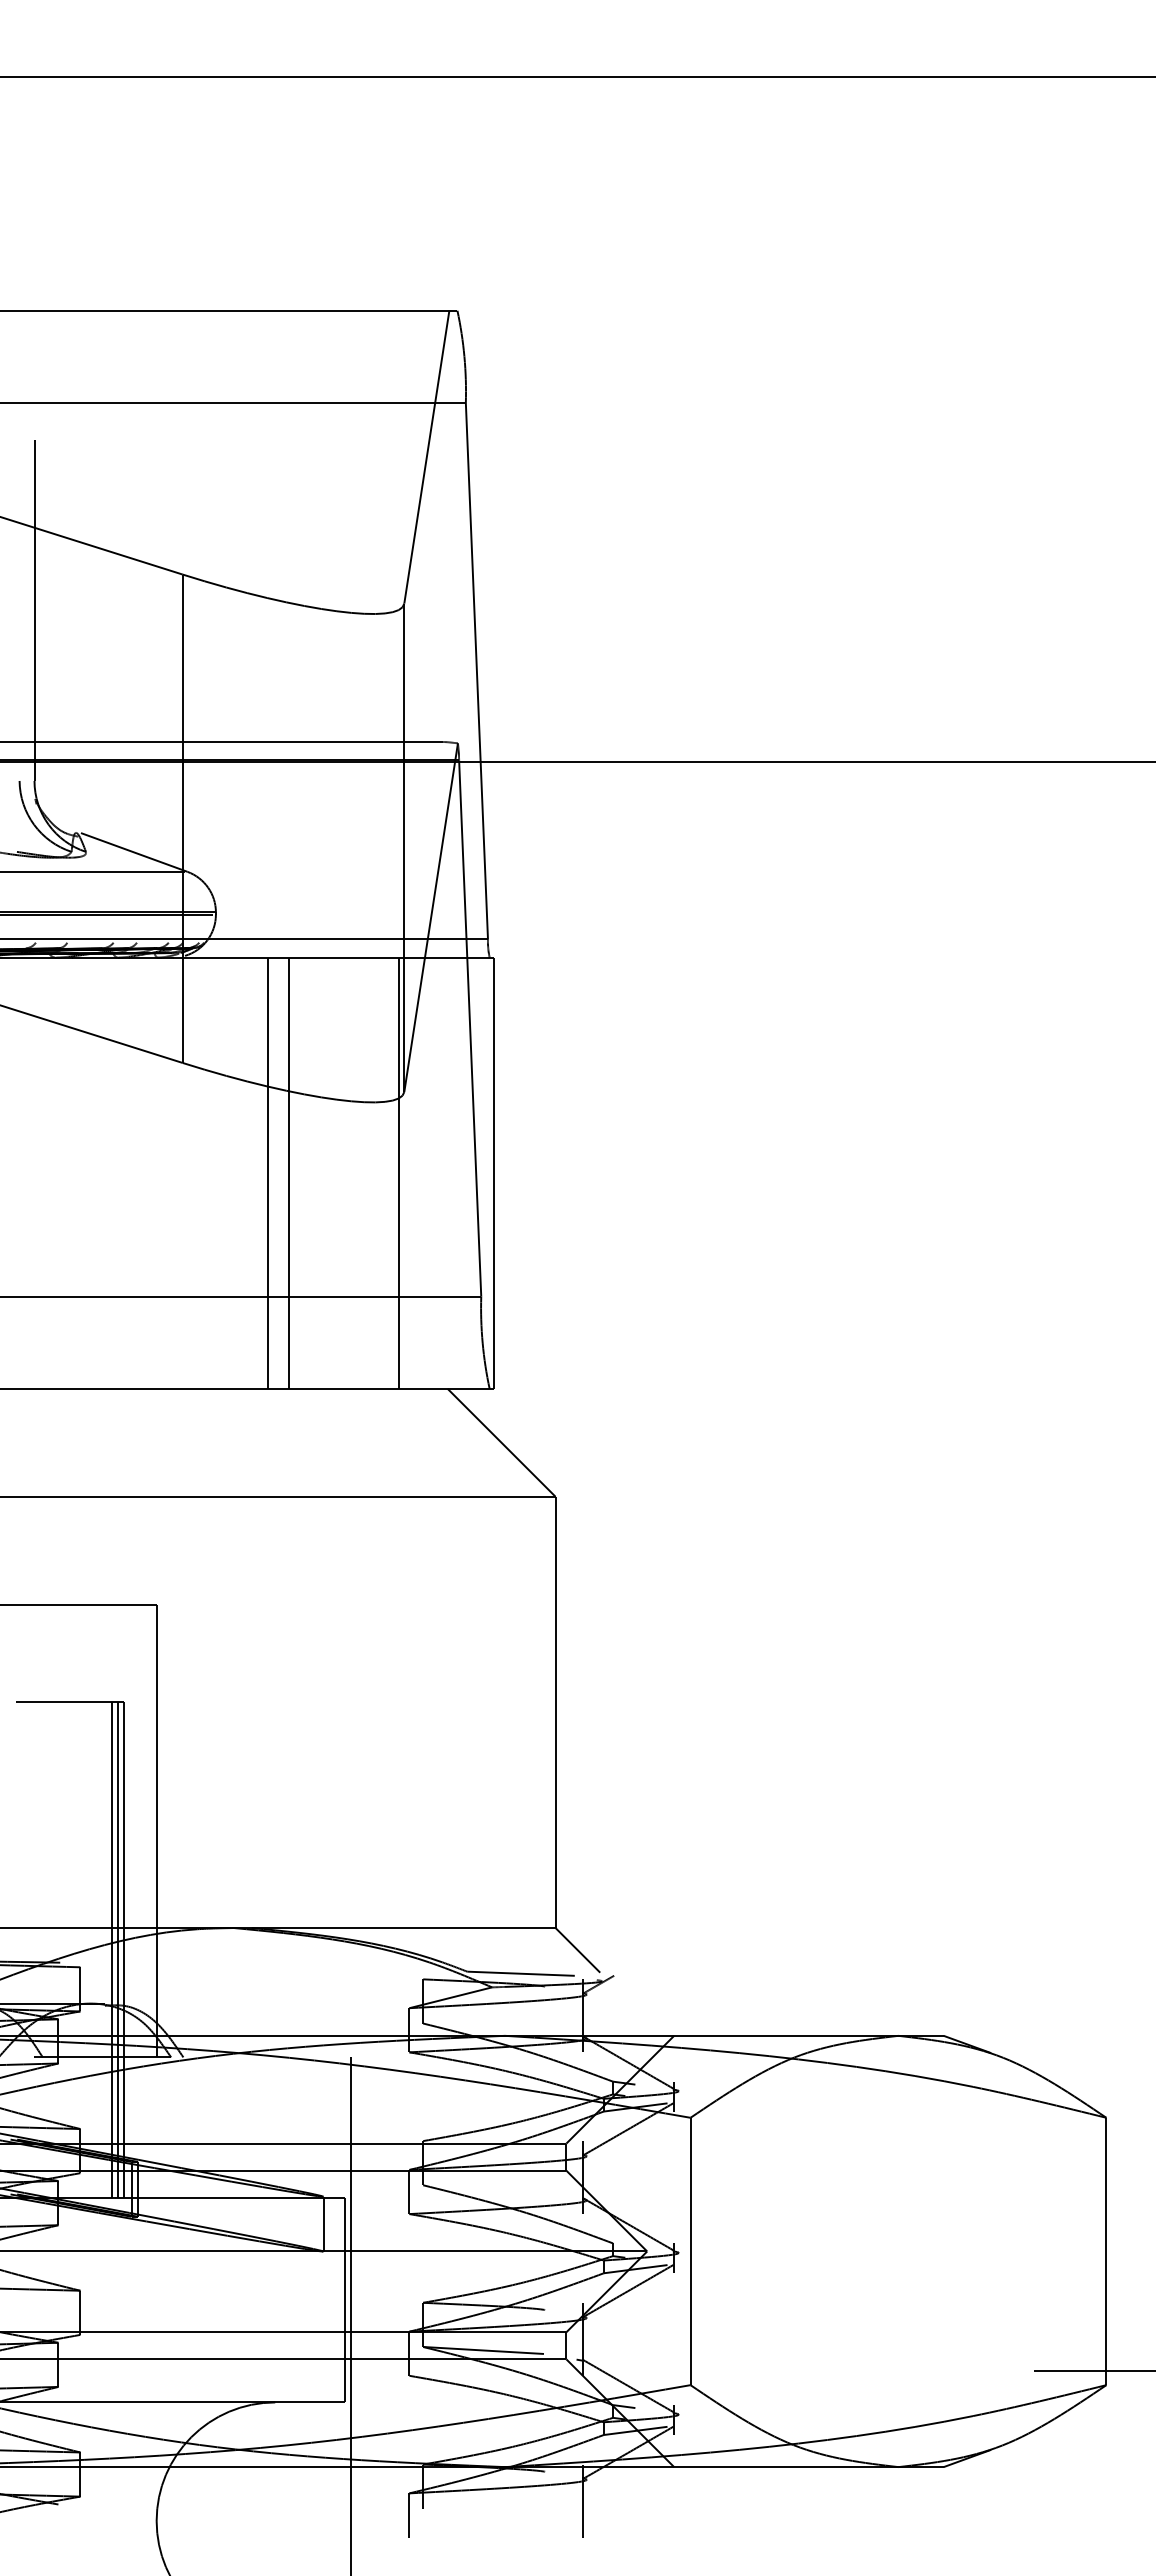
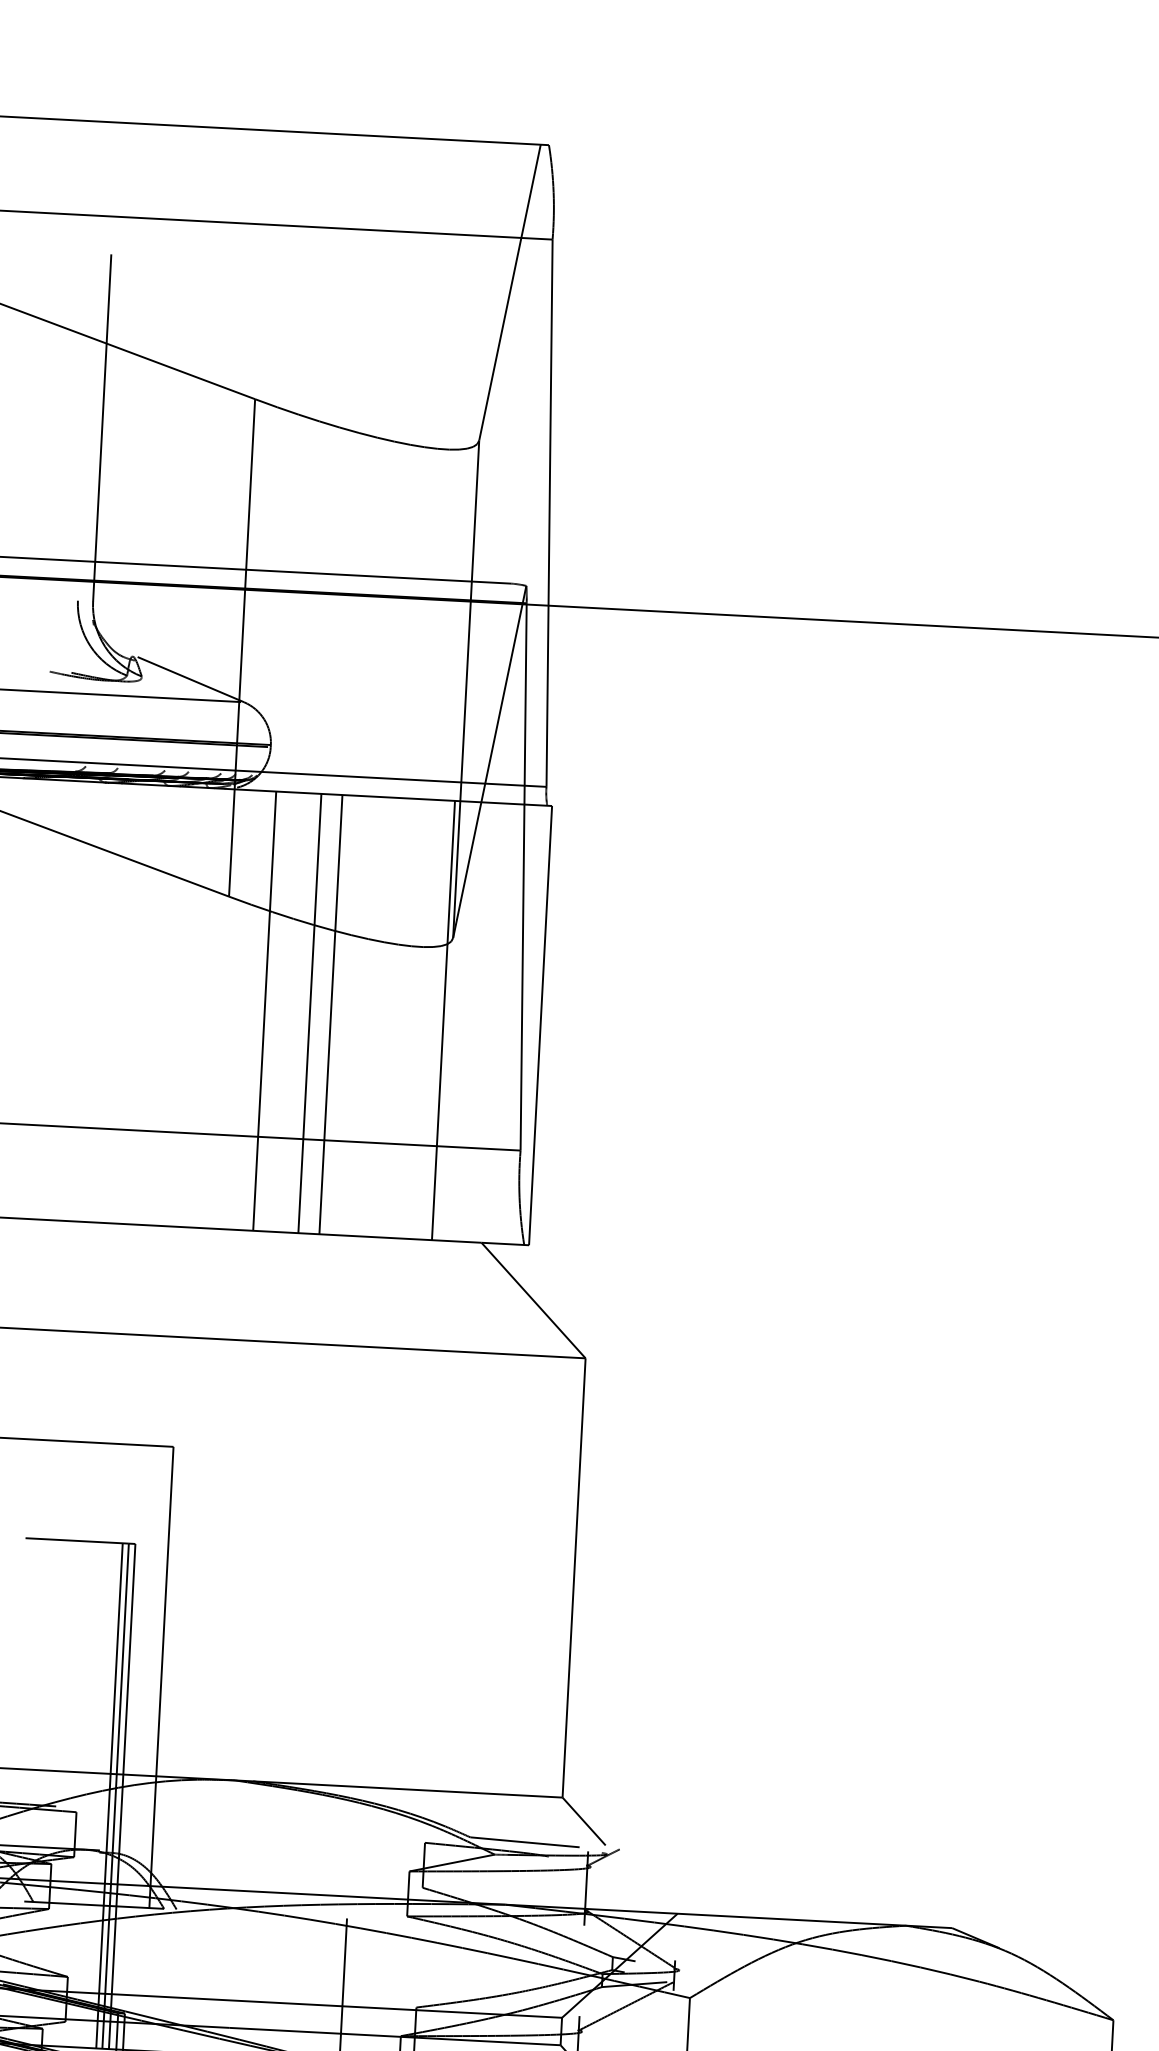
line: (223, 1172) -> (264, 1010), added

